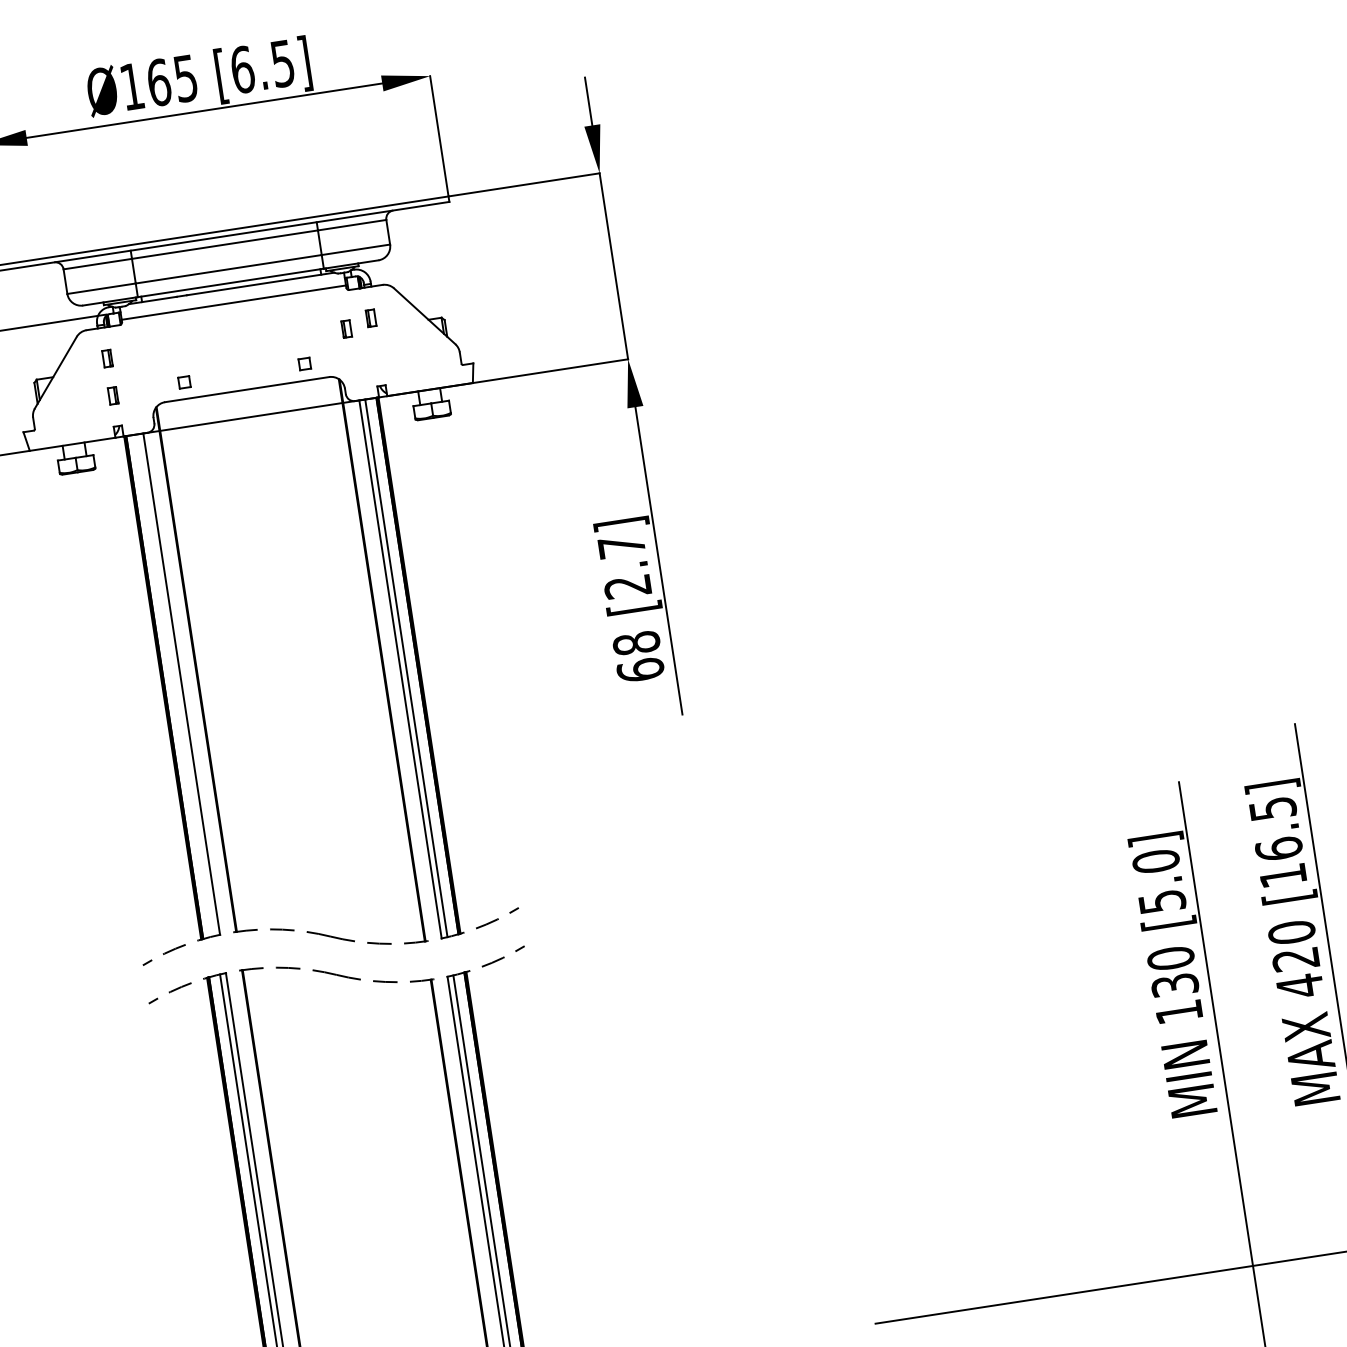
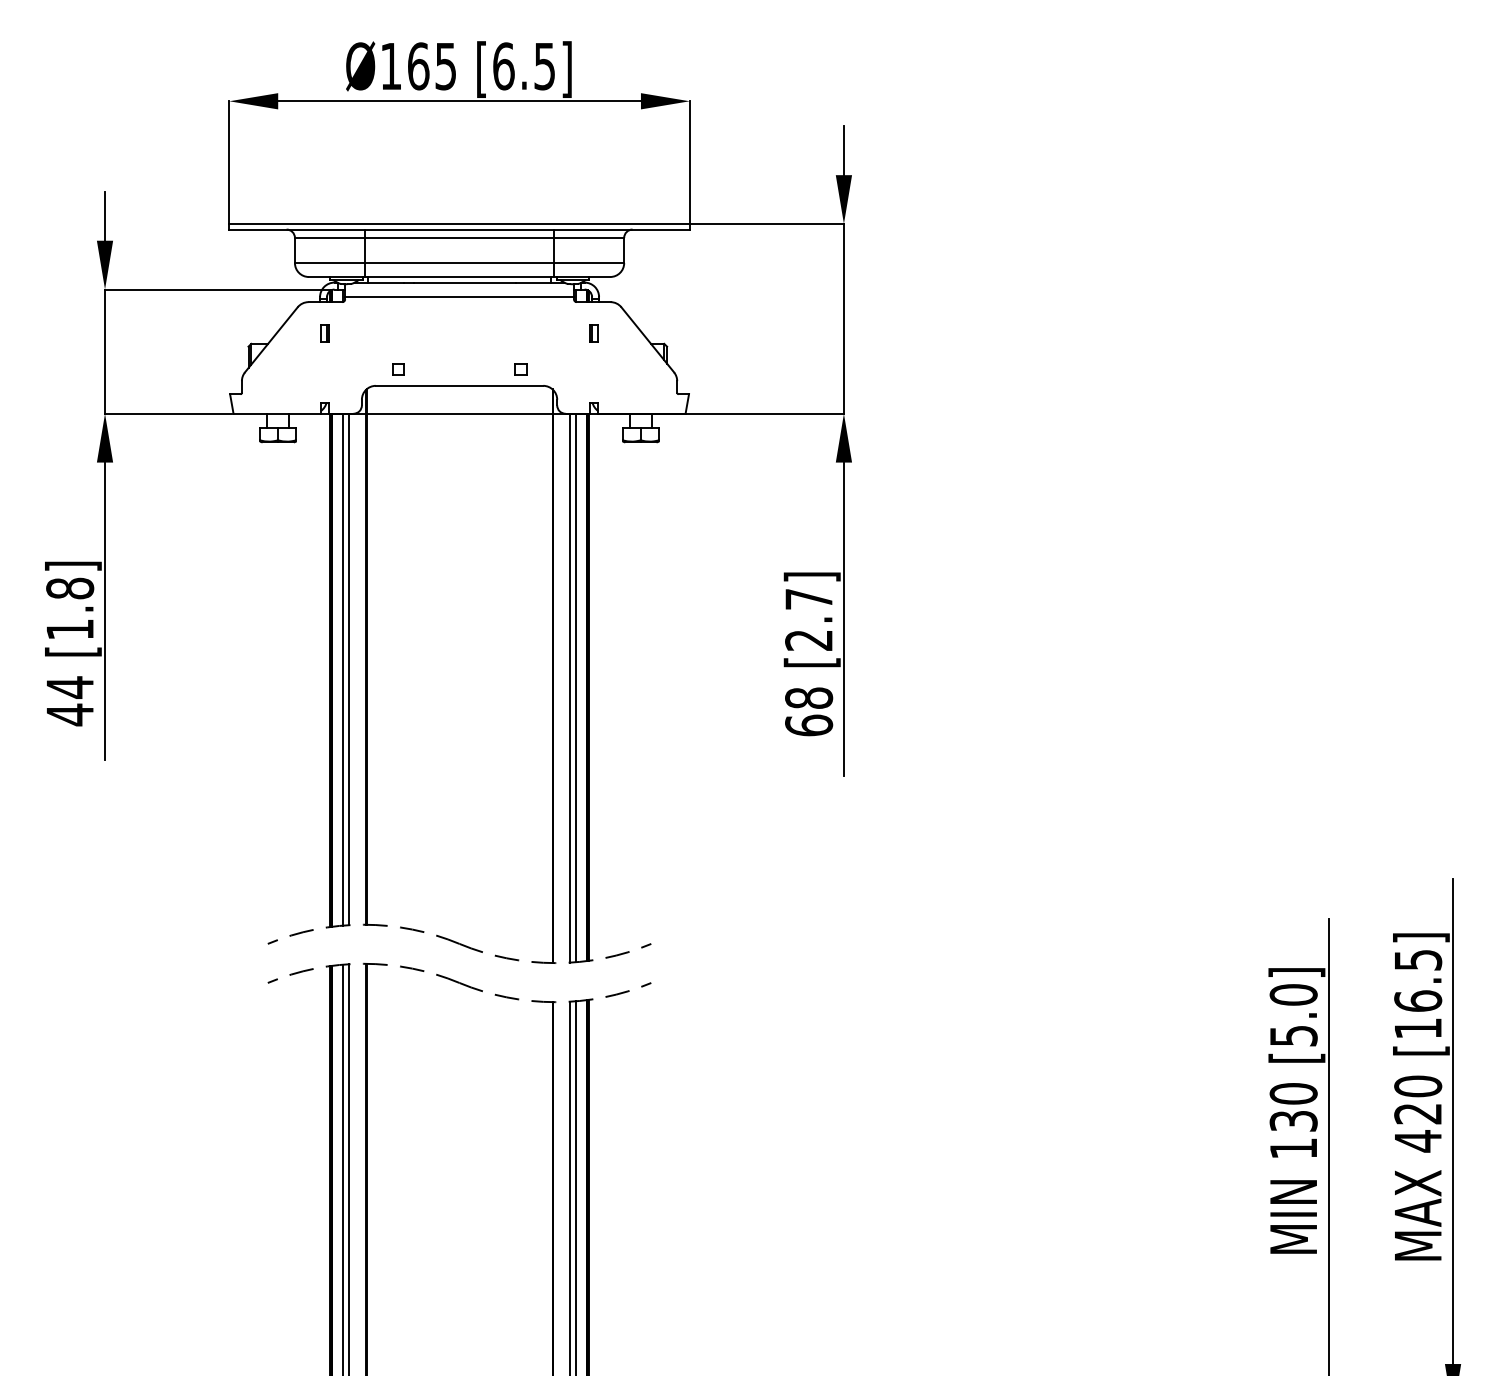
part: (346, 328) -> (567, 340), removed
part: (112, 395) -> (324, 371), removed
line: (175, 685) -> (343, 669), added

